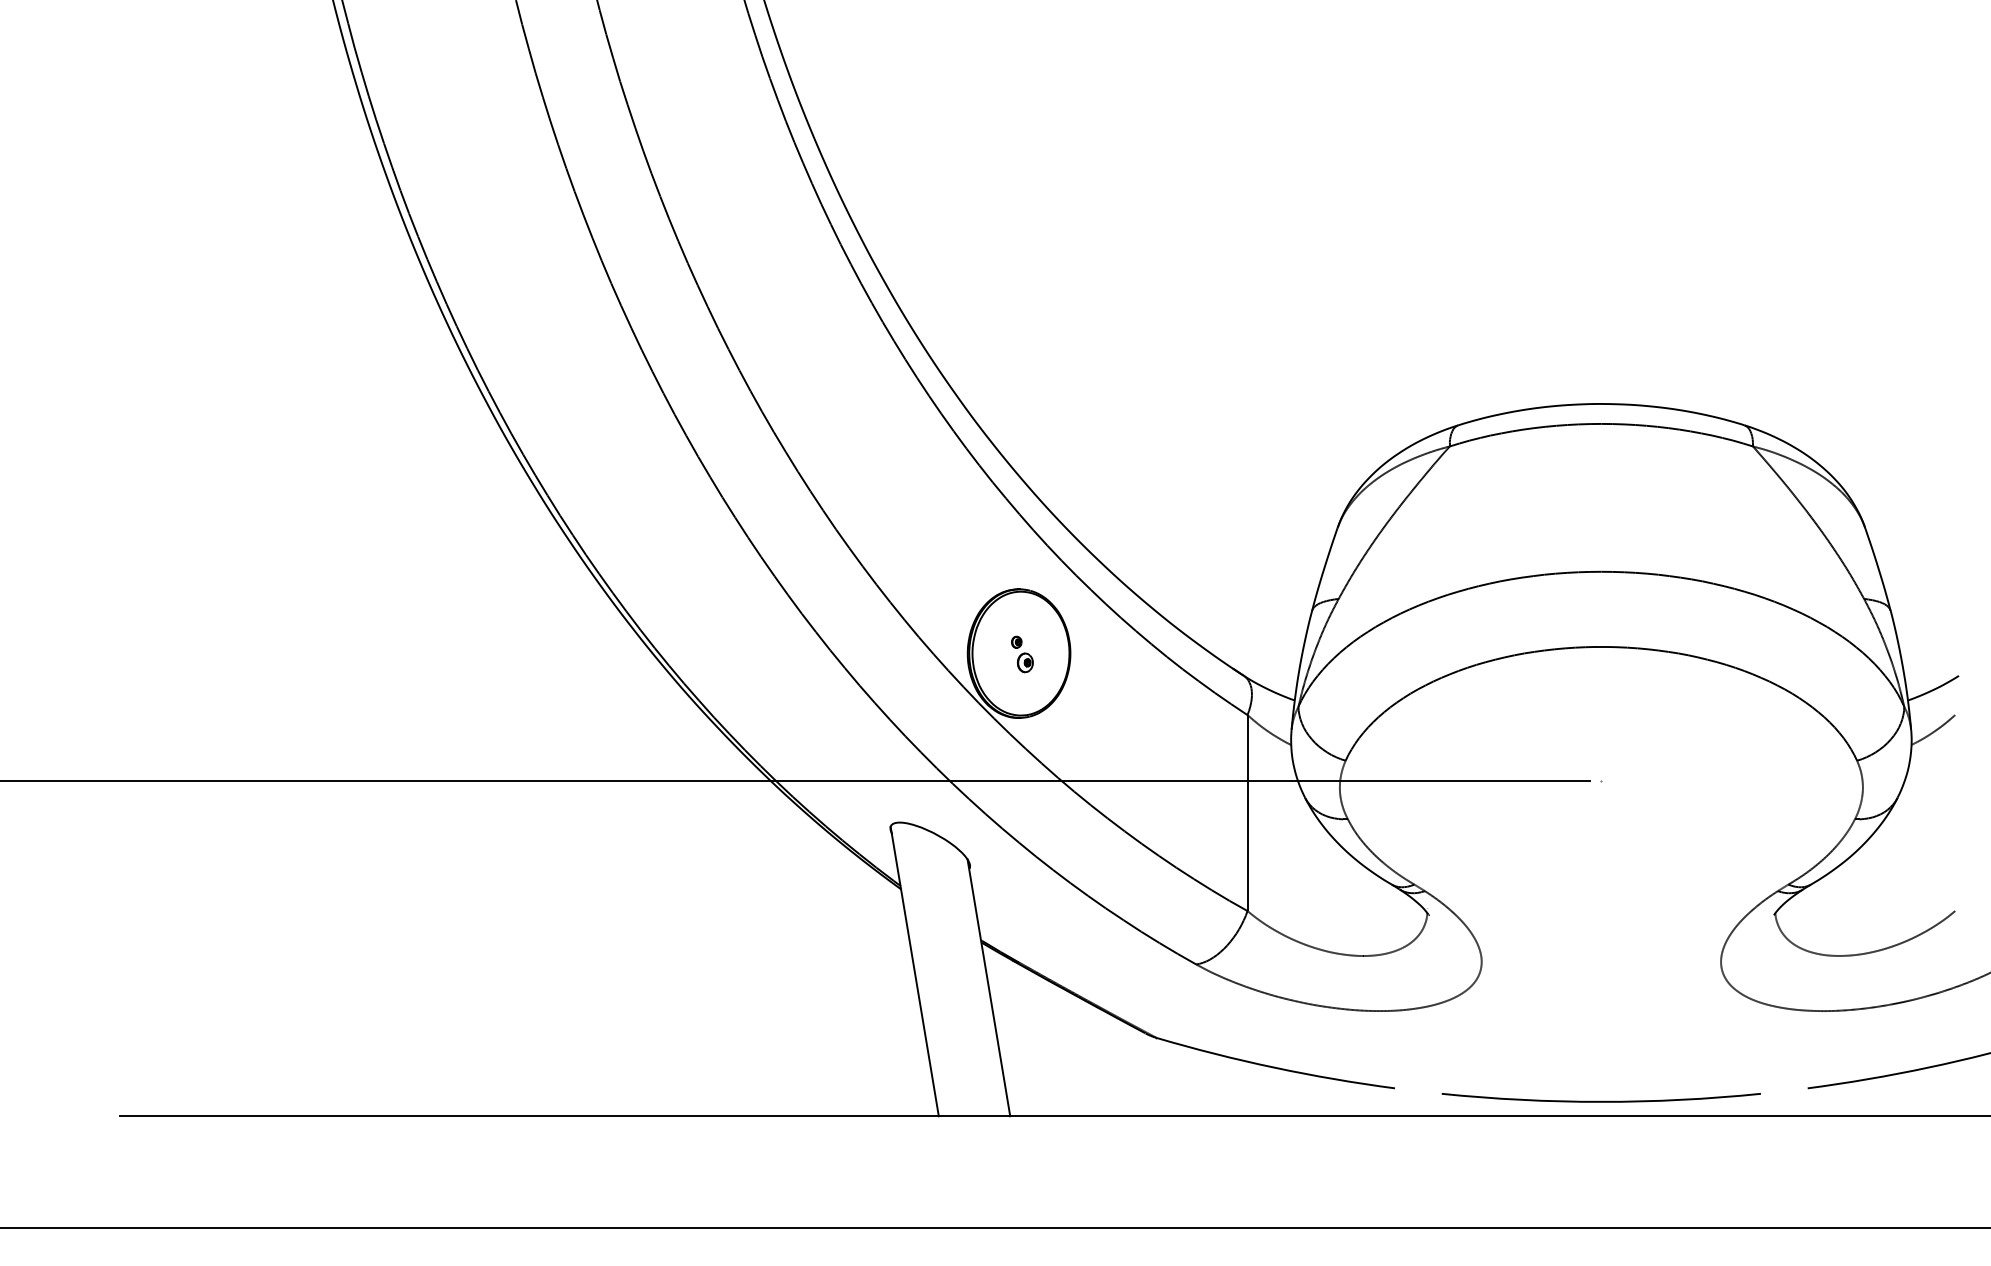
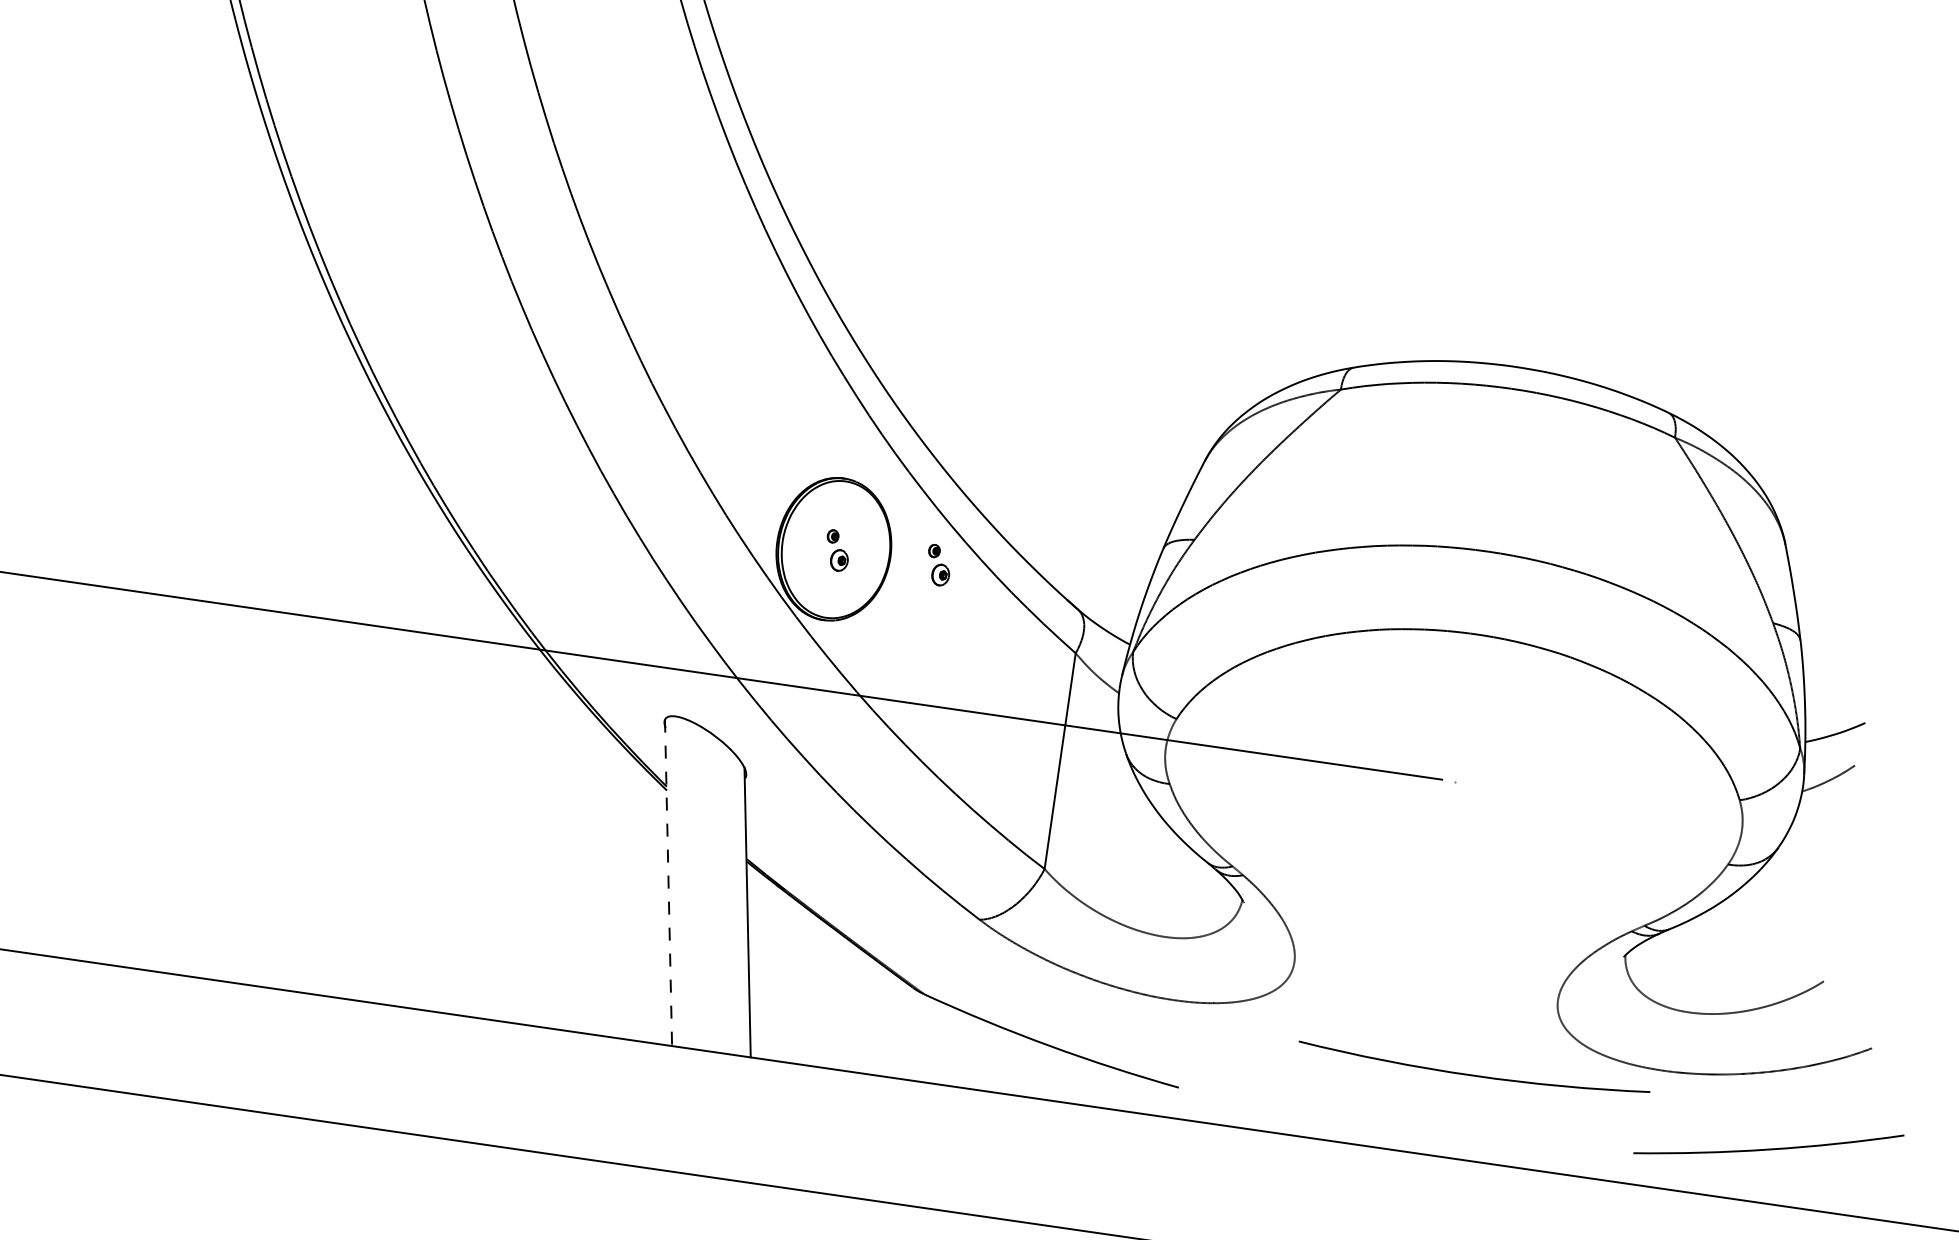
part: (1114, 654) -> (938, 565), added
line: (914, 971) -> (668, 882), solid -> dashed
arc: (1600, 1100) -> (1472, 1073), moved

